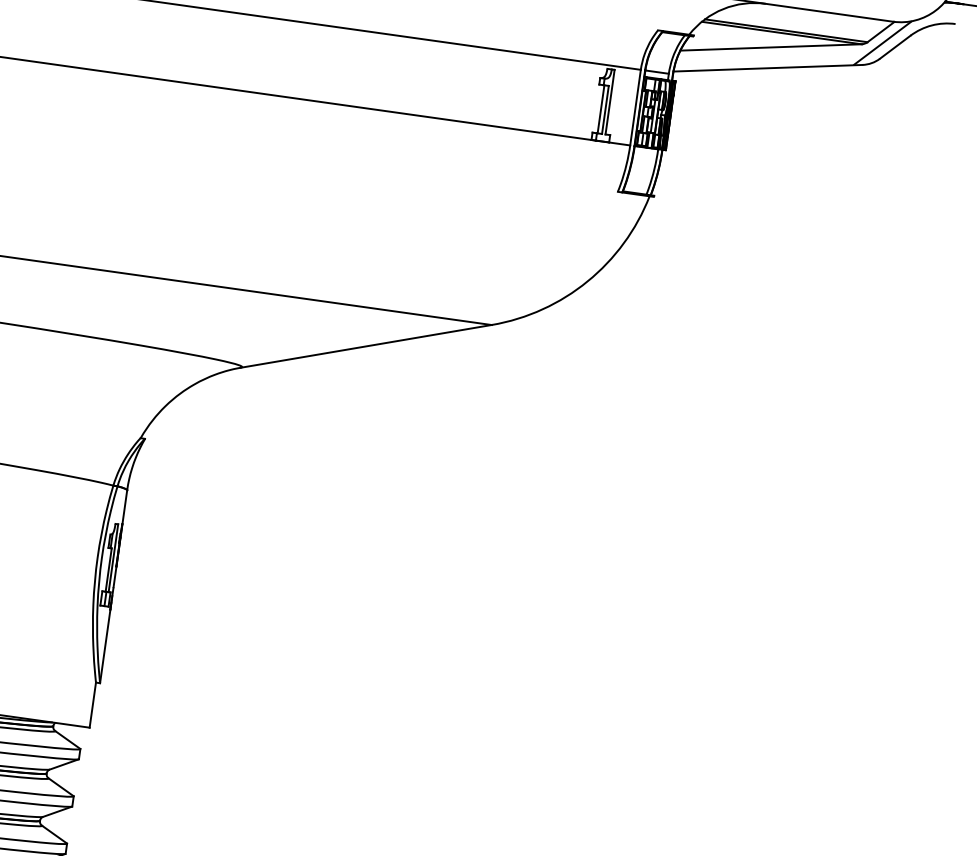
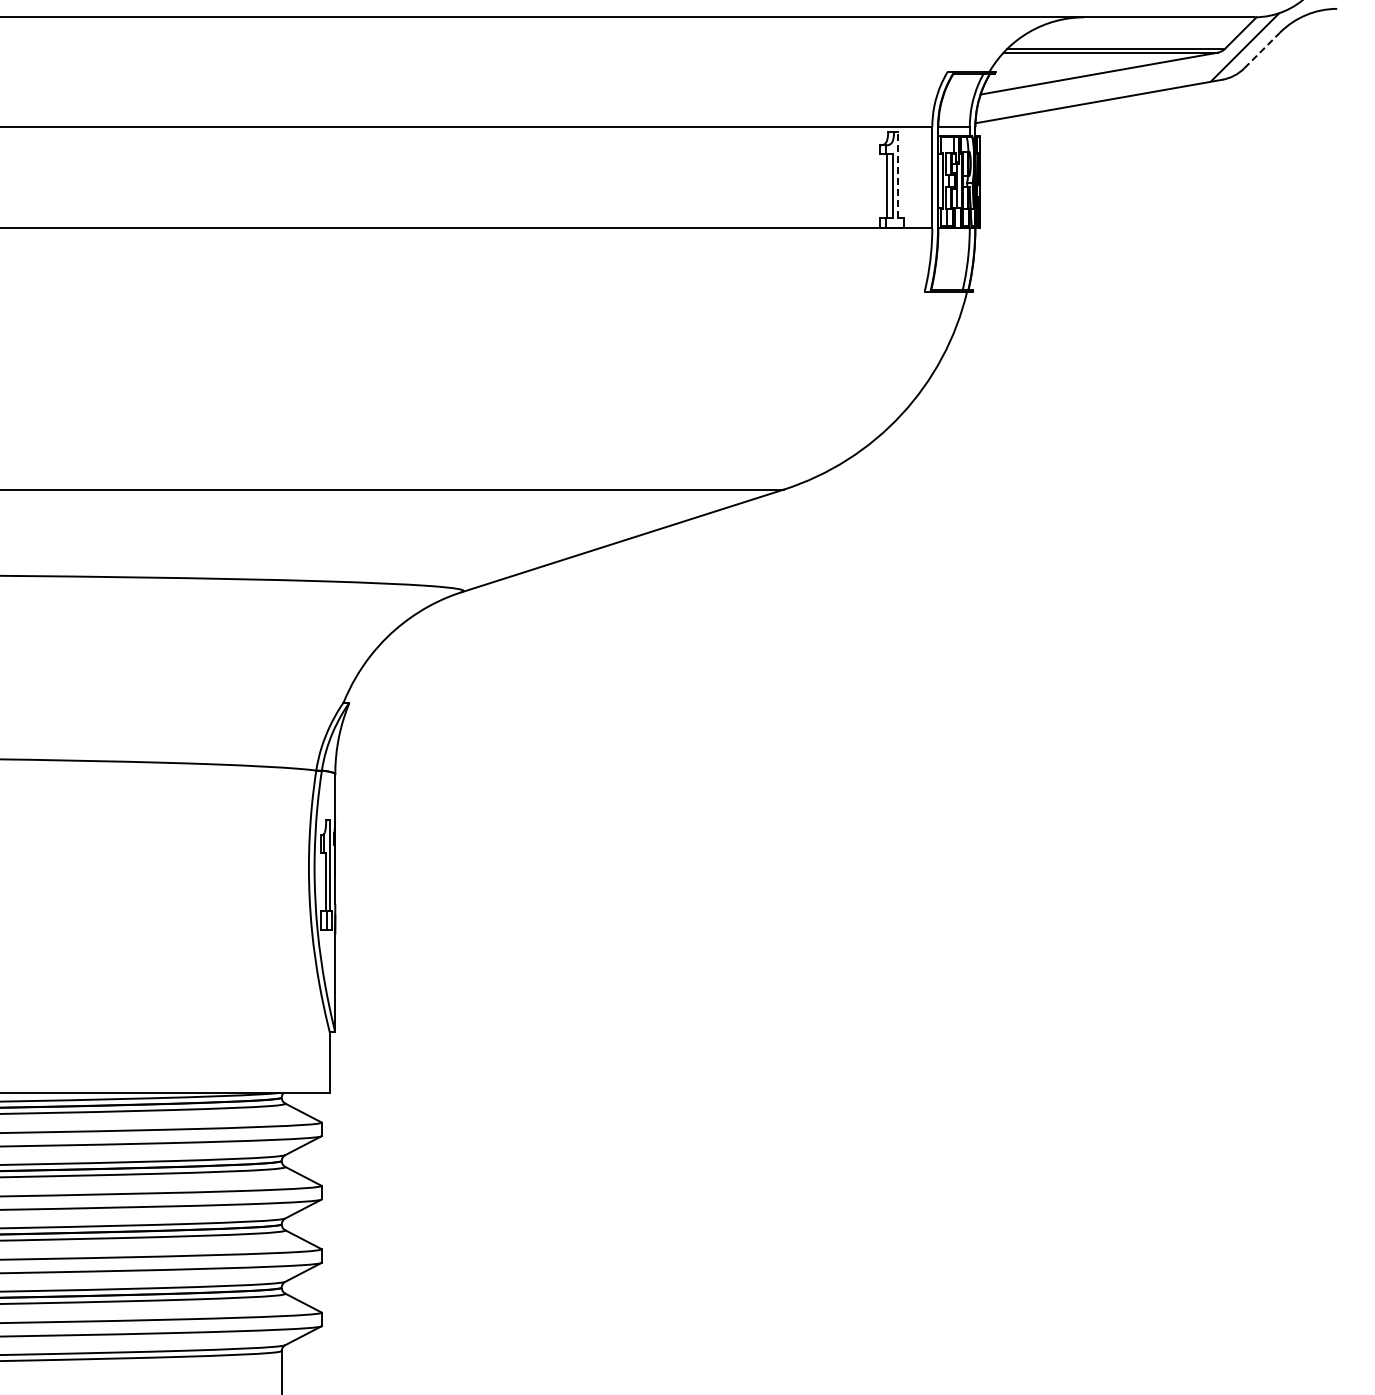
line: (895, 47) -> (1262, 50), solid -> dashed
line: (609, 101) -> (897, 174), solid -> dashed

